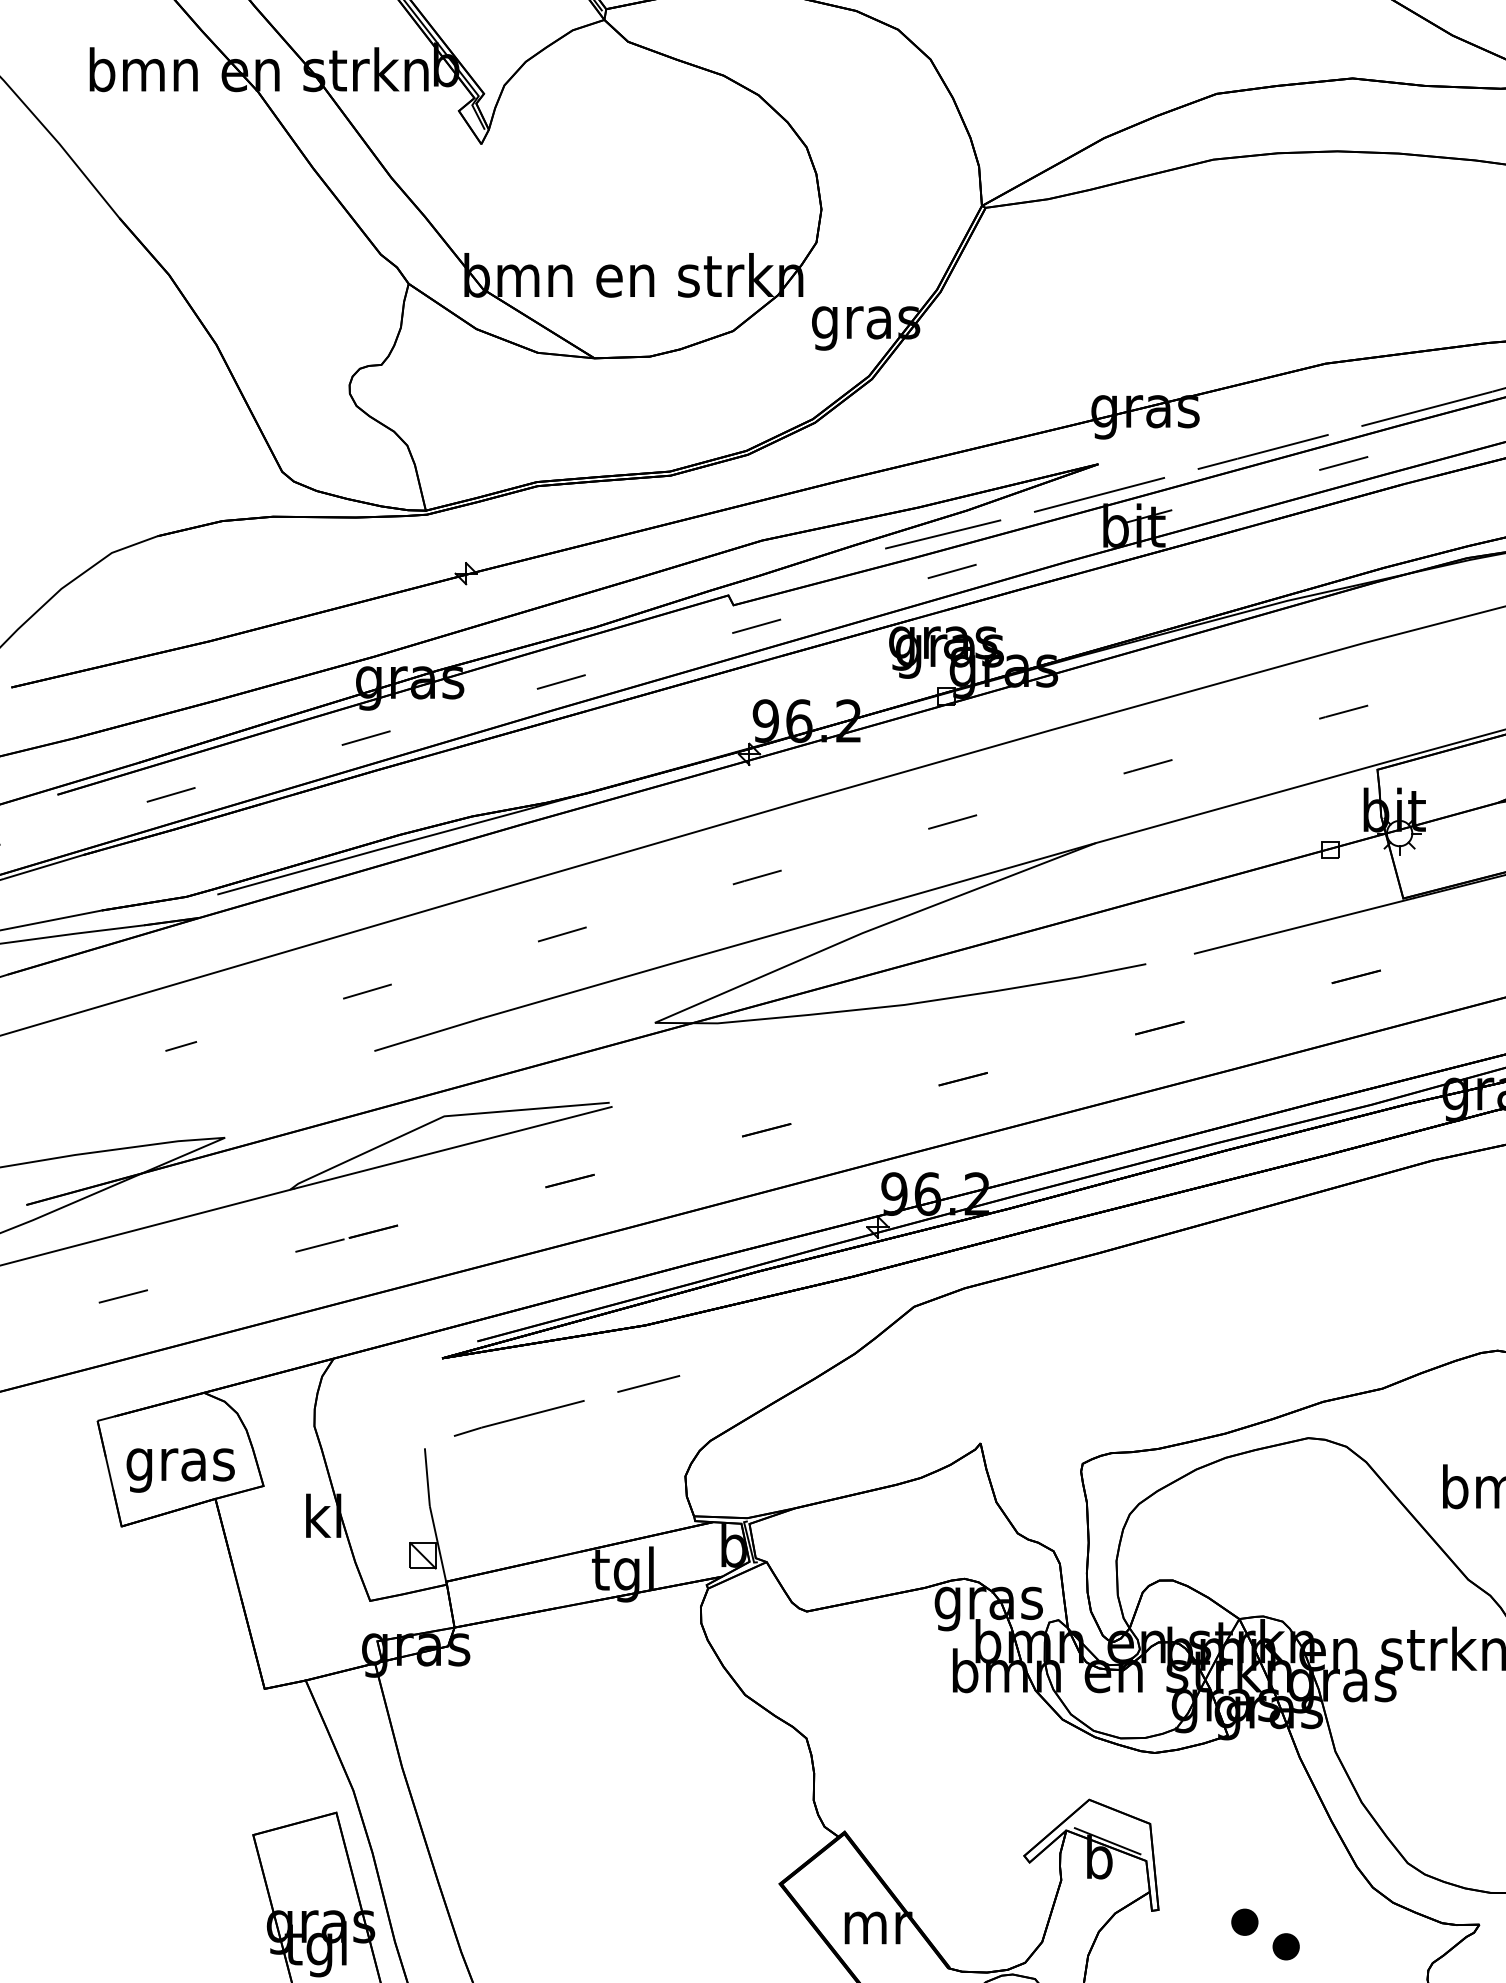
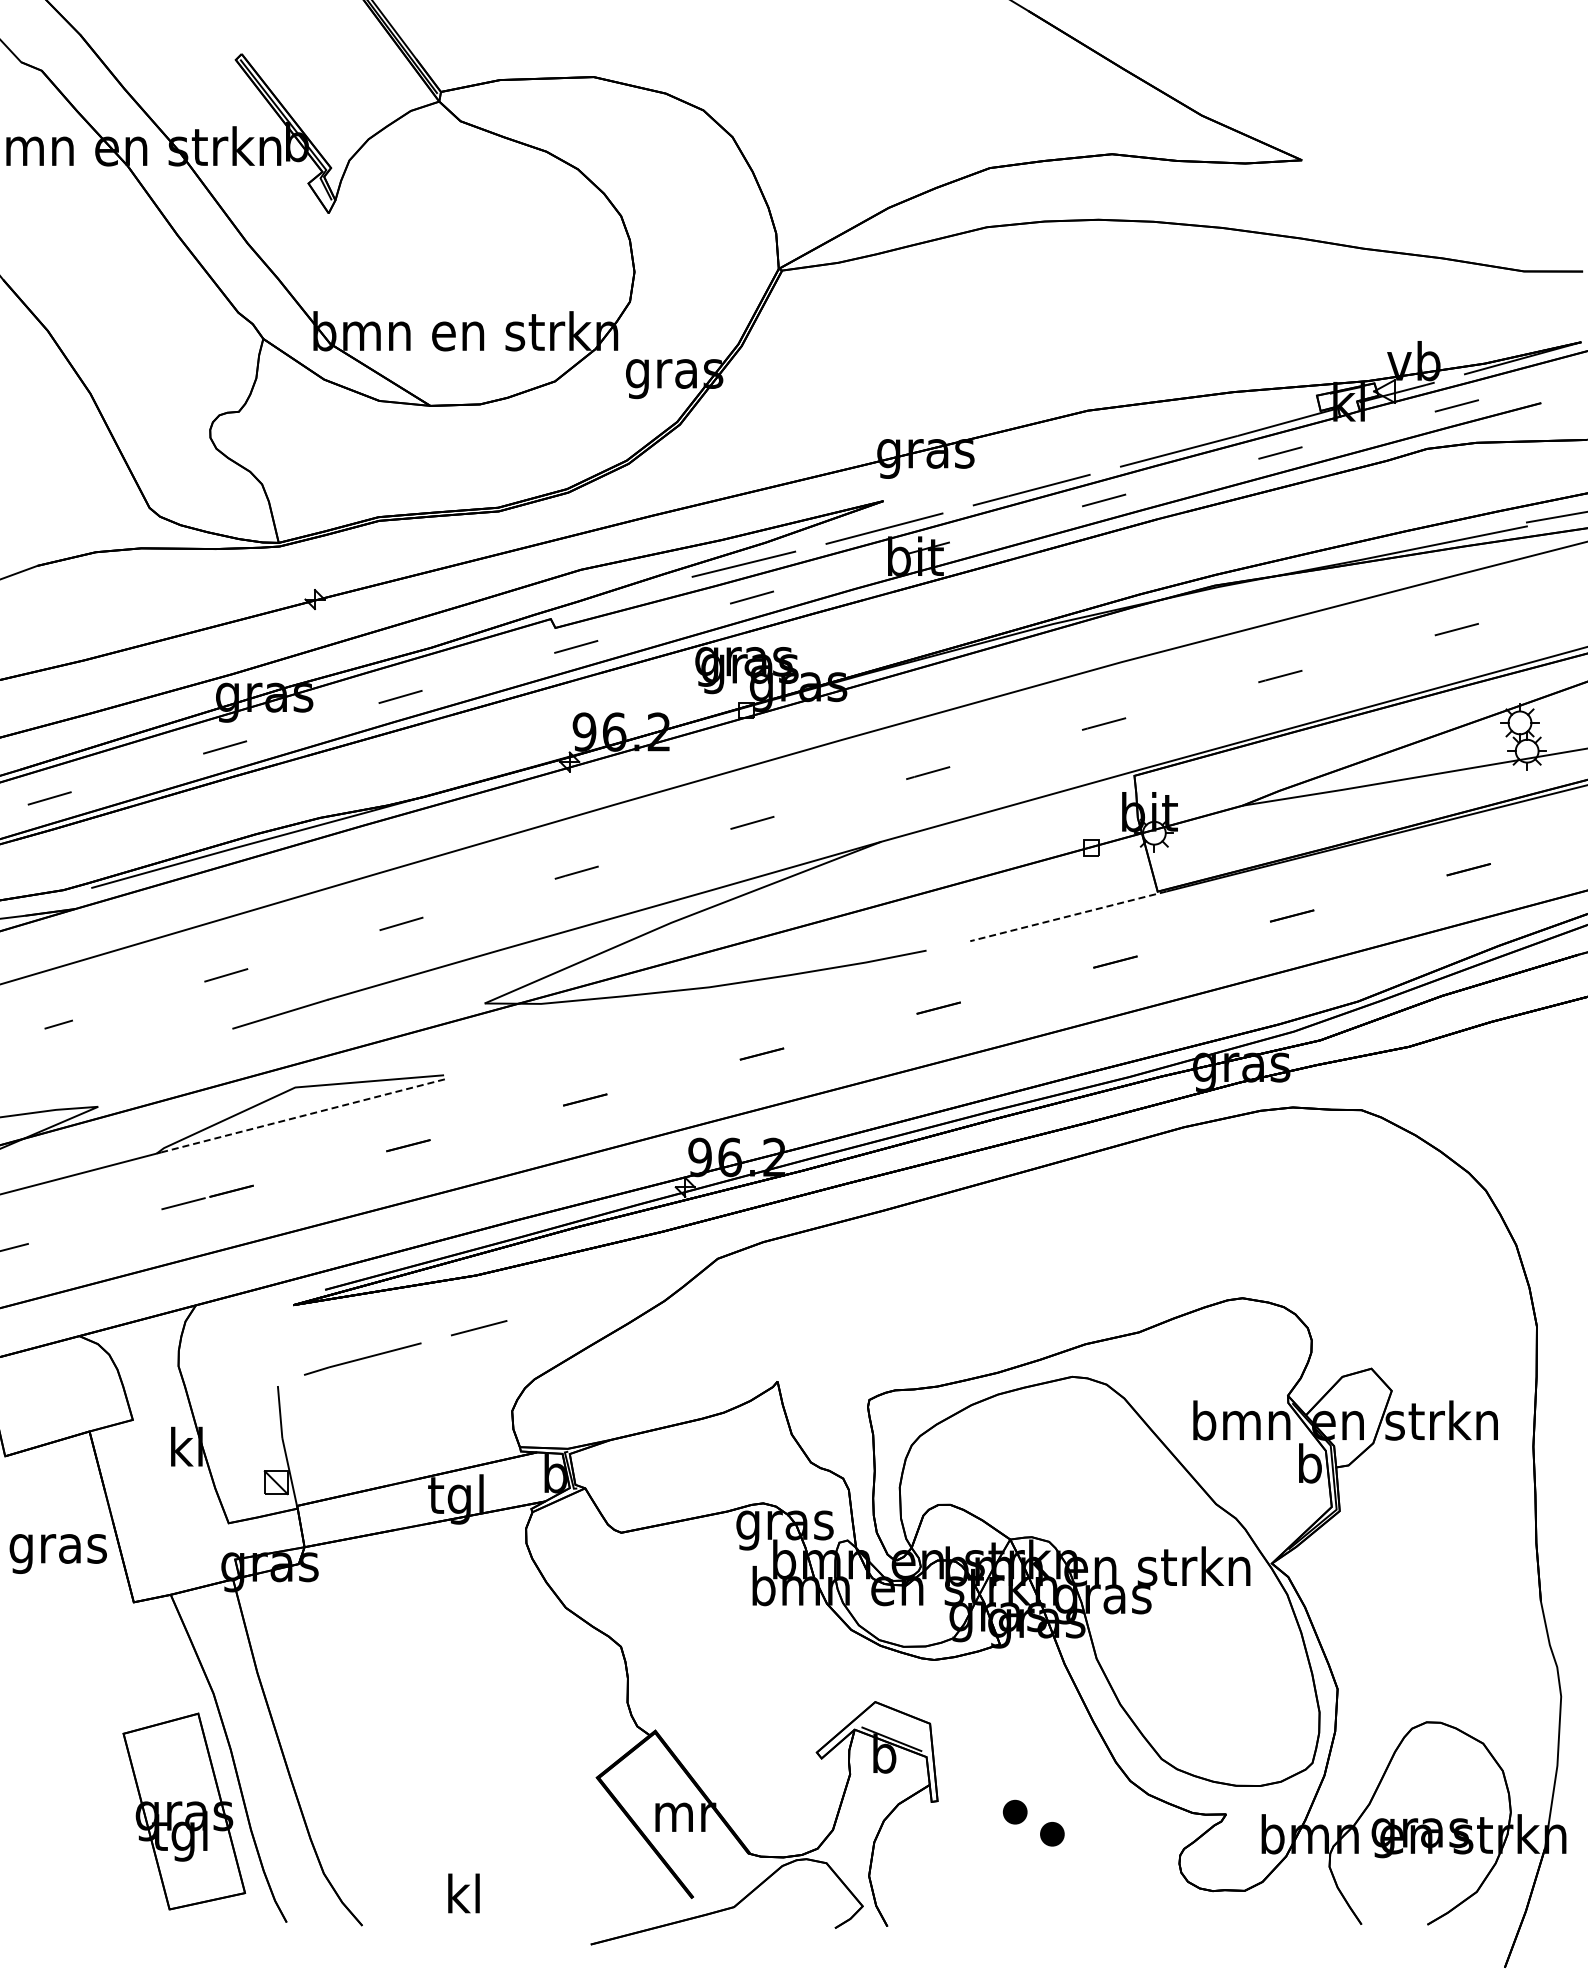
line: (1303, 926) -> (1067, 916), solid -> dashed
line: (453, 1147) -> (303, 1115), solid -> dashed
text: (179, 1469) -> (57, 1553), moved

